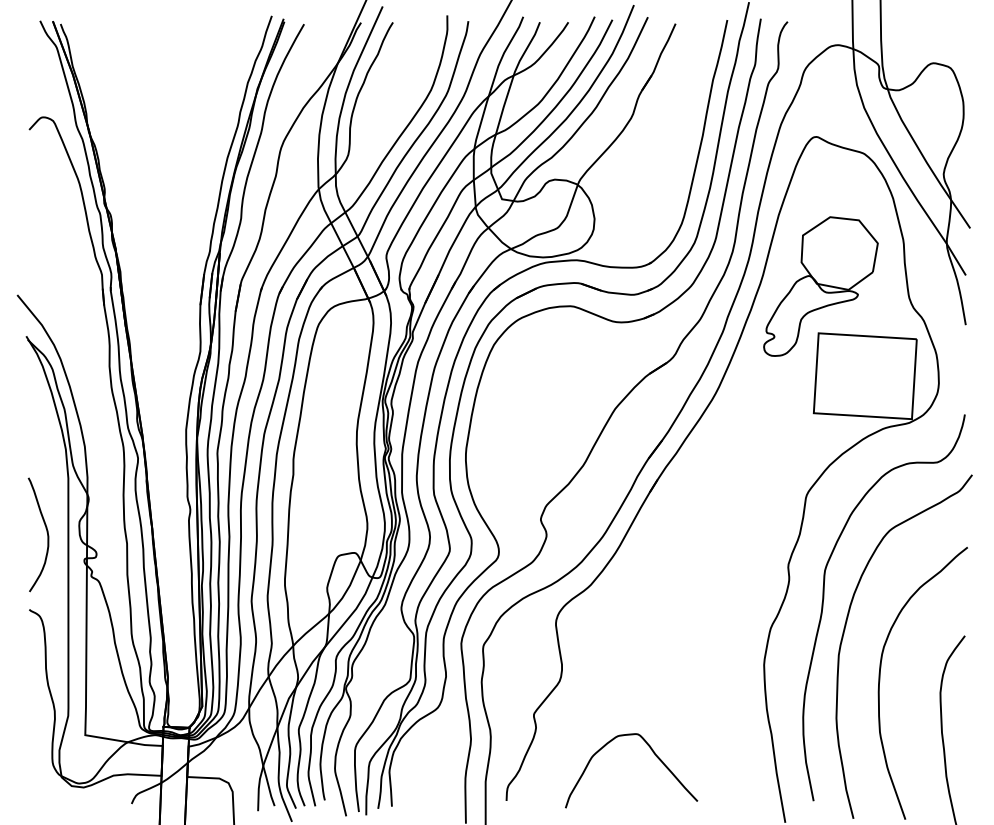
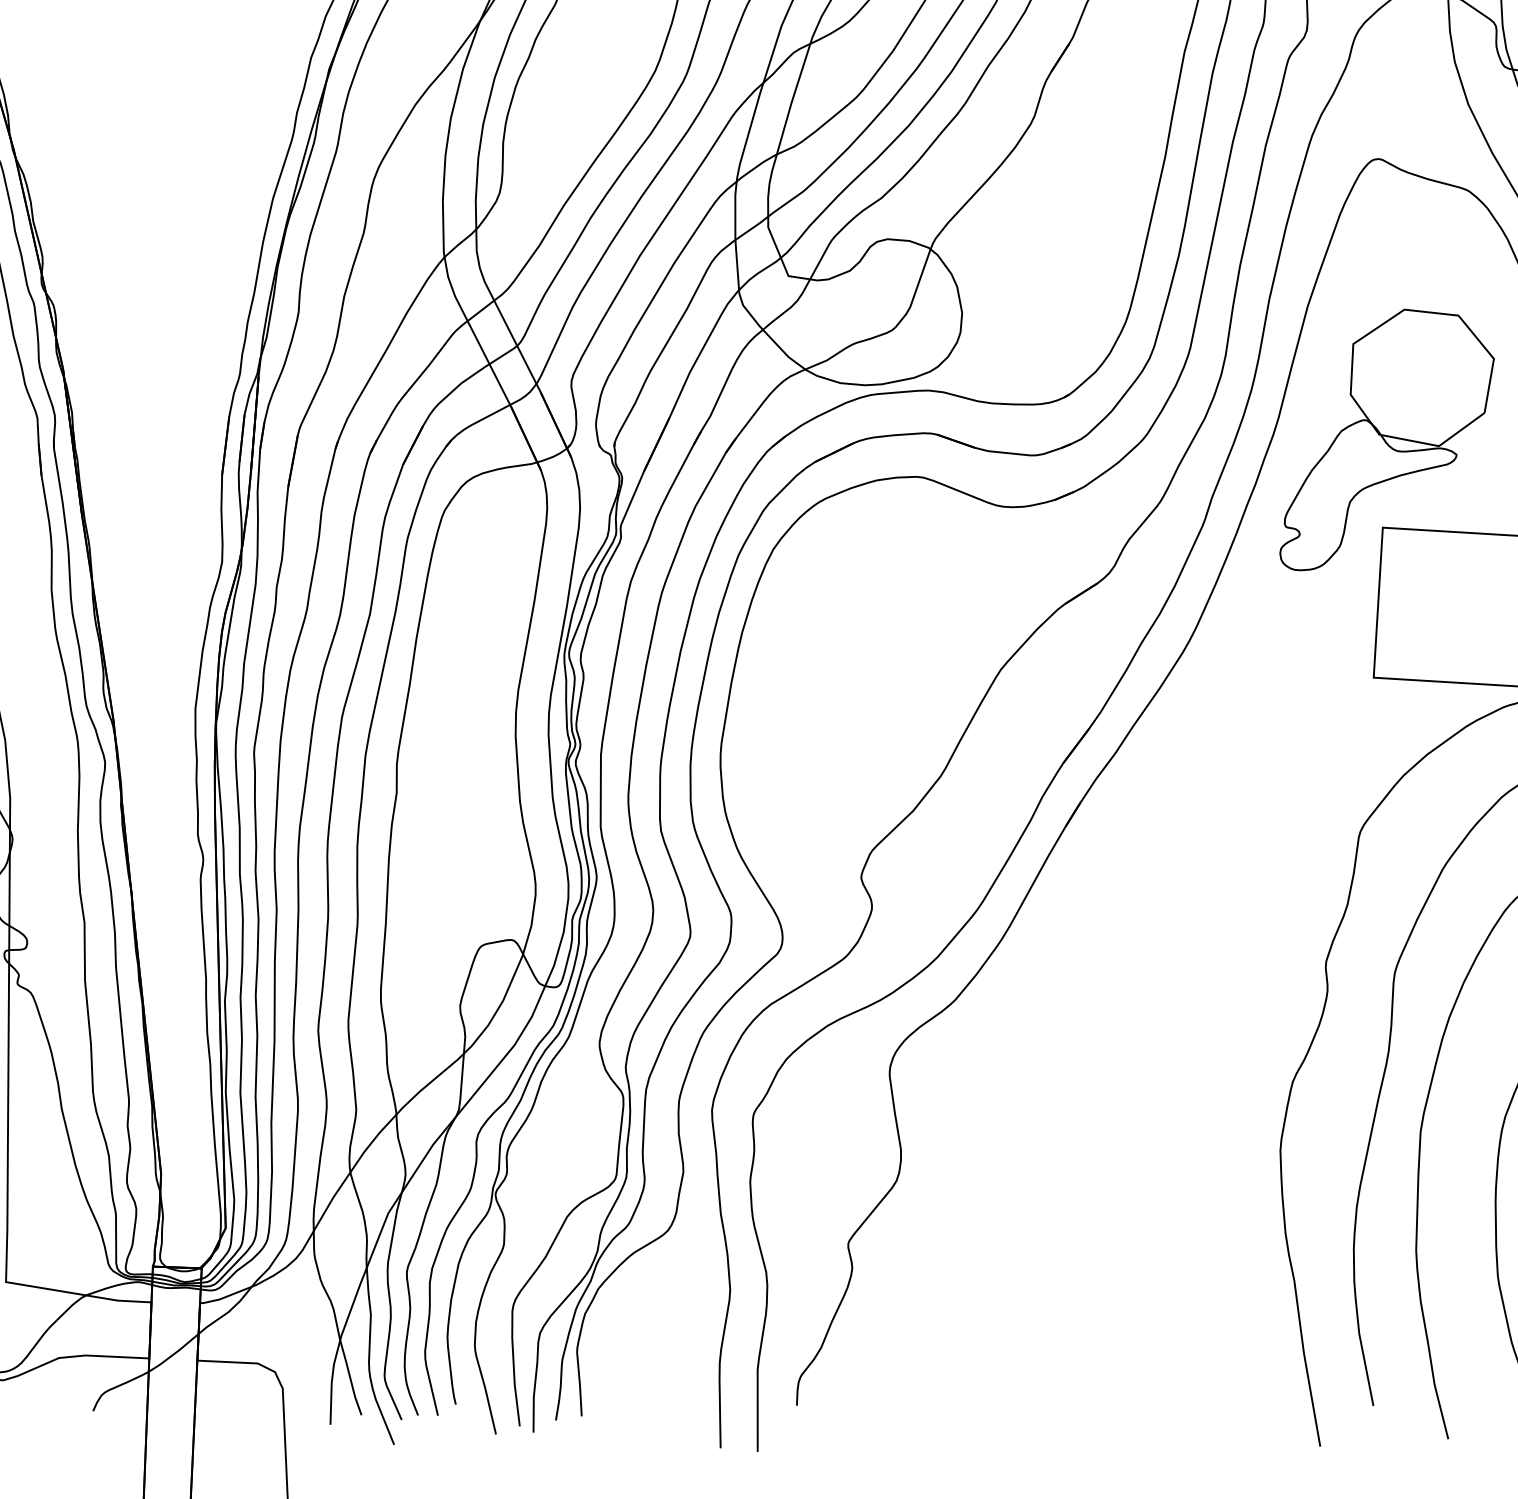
curve: (652, 752) -> (1070, 1314), removed

